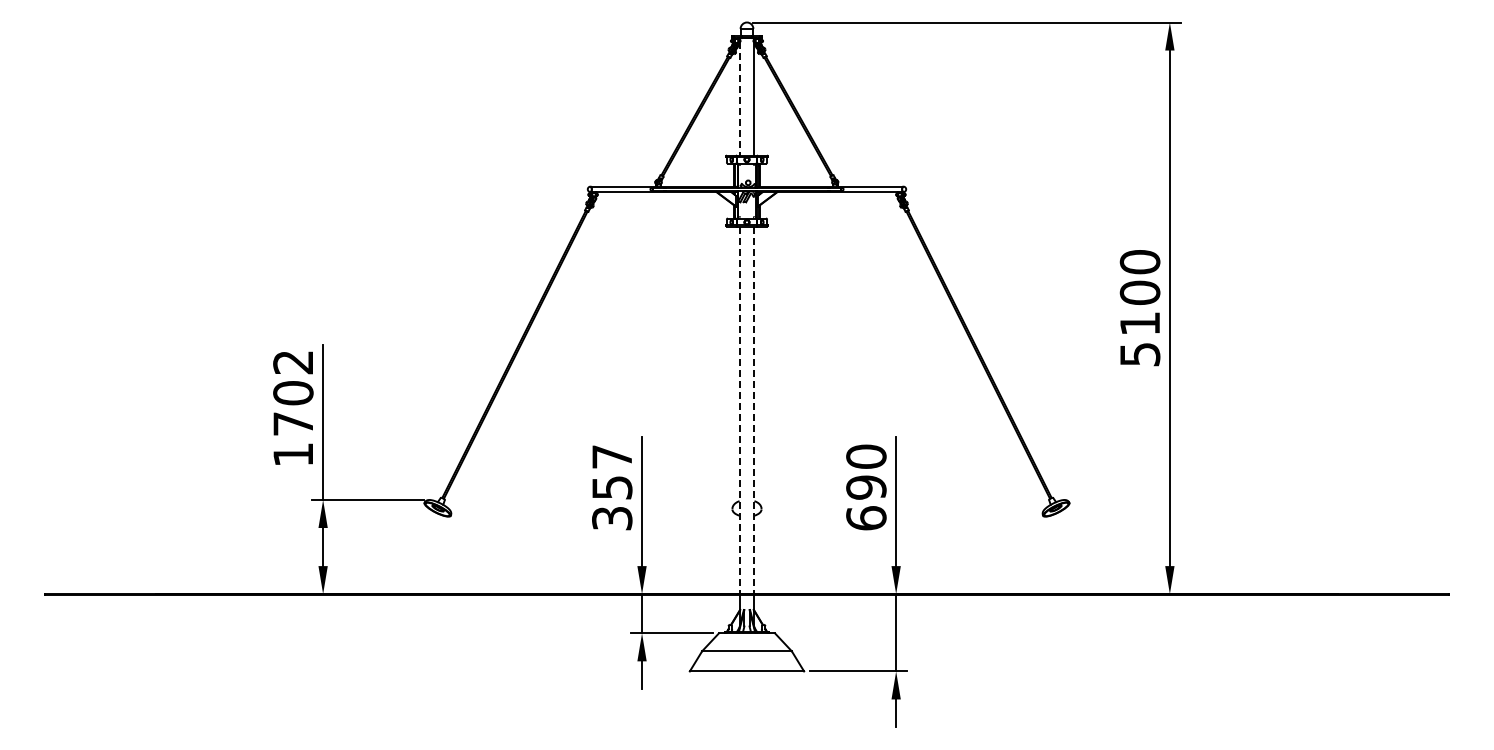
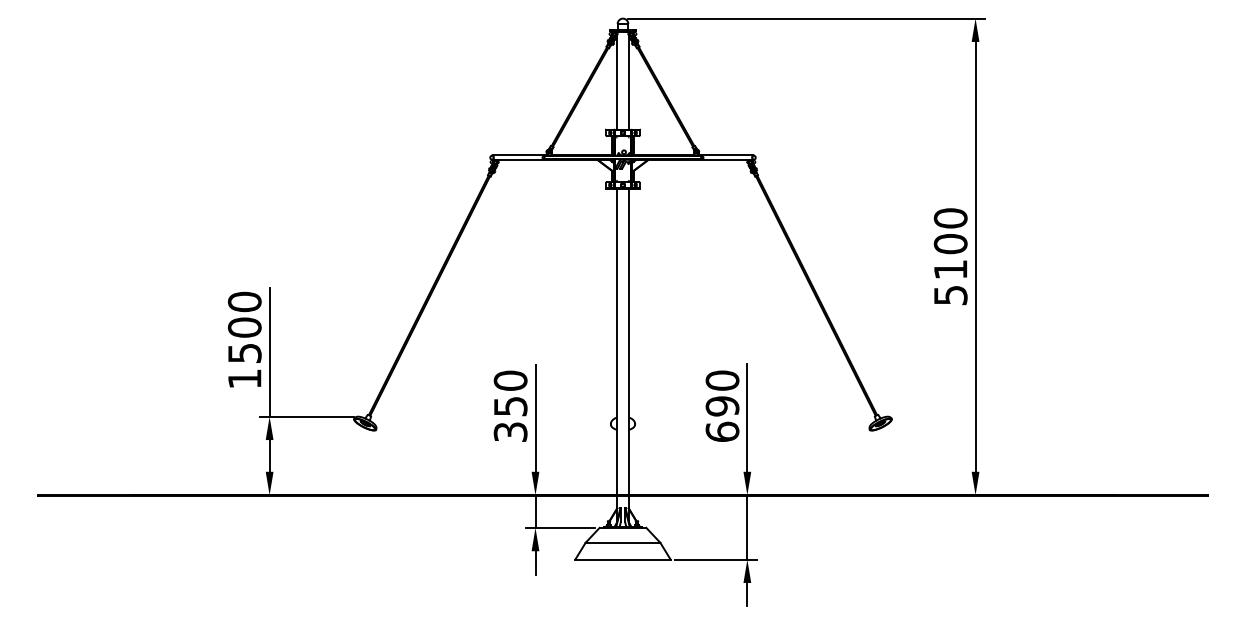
line: (739, 98) -> (616, 81), dashed -> solid
text: (293, 392) -> (244, 327), 1702 -> 1500
line: (739, 410) -> (616, 342), dashed -> solid
line: (754, 410) -> (629, 342), dashed -> solid
text: (612, 456) -> (510, 380), 357 -> 350

